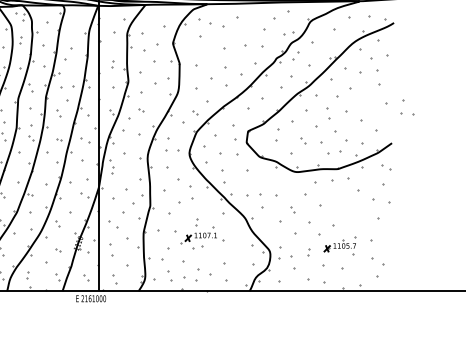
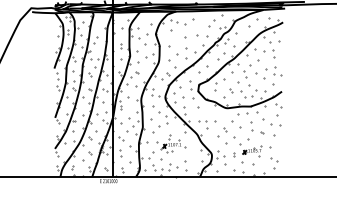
part: (399, 108) -> (273, 71), moved
part: (349, 205) -> (257, 127), added

